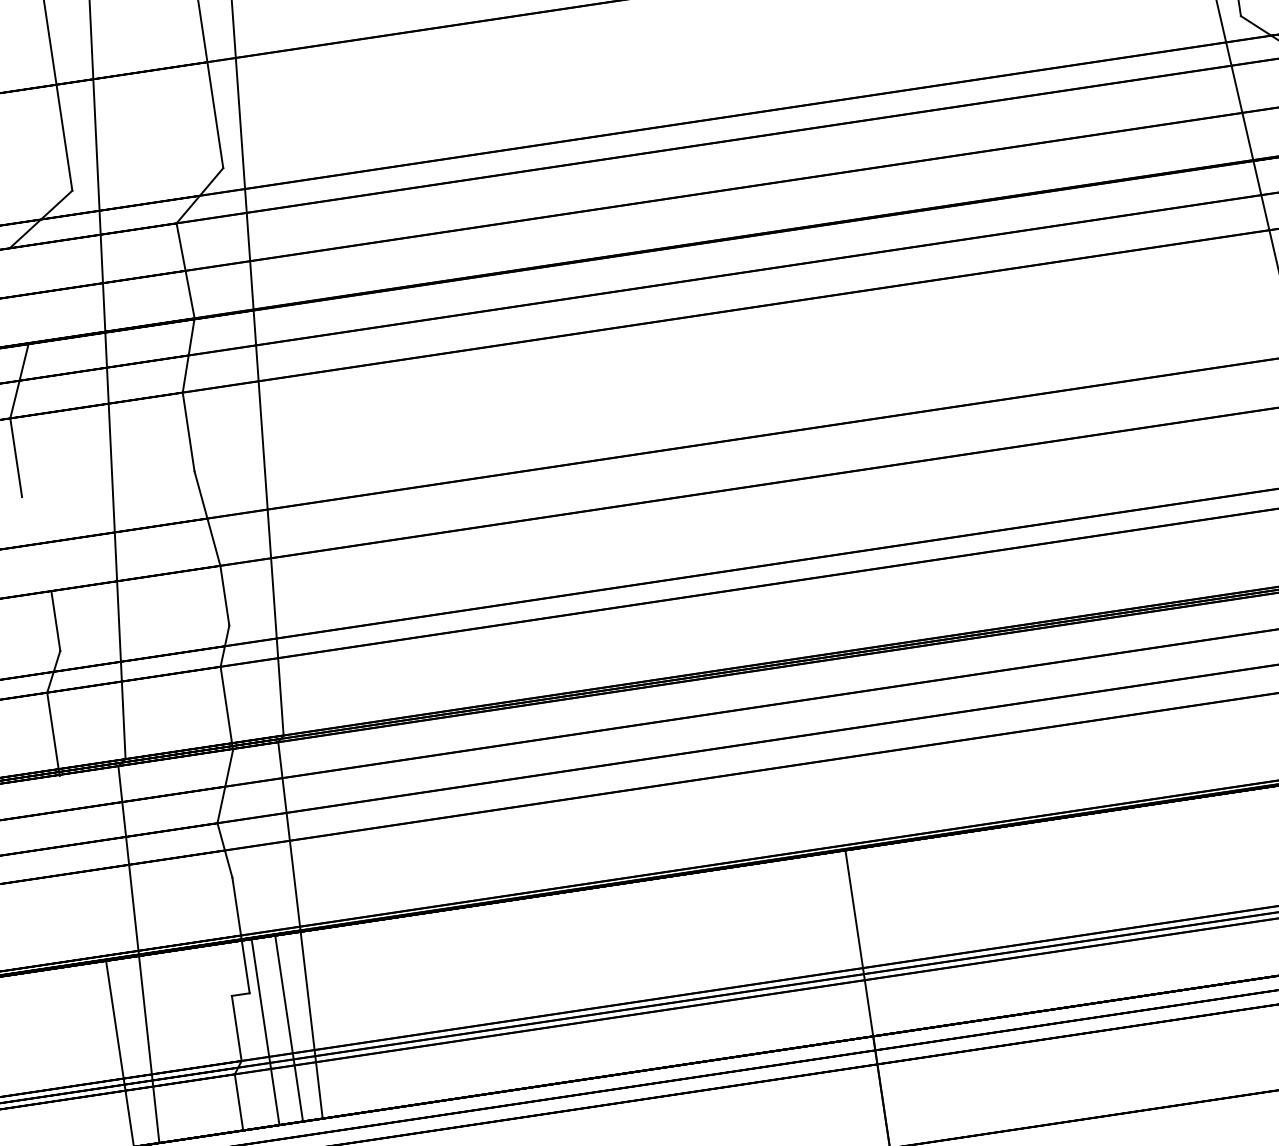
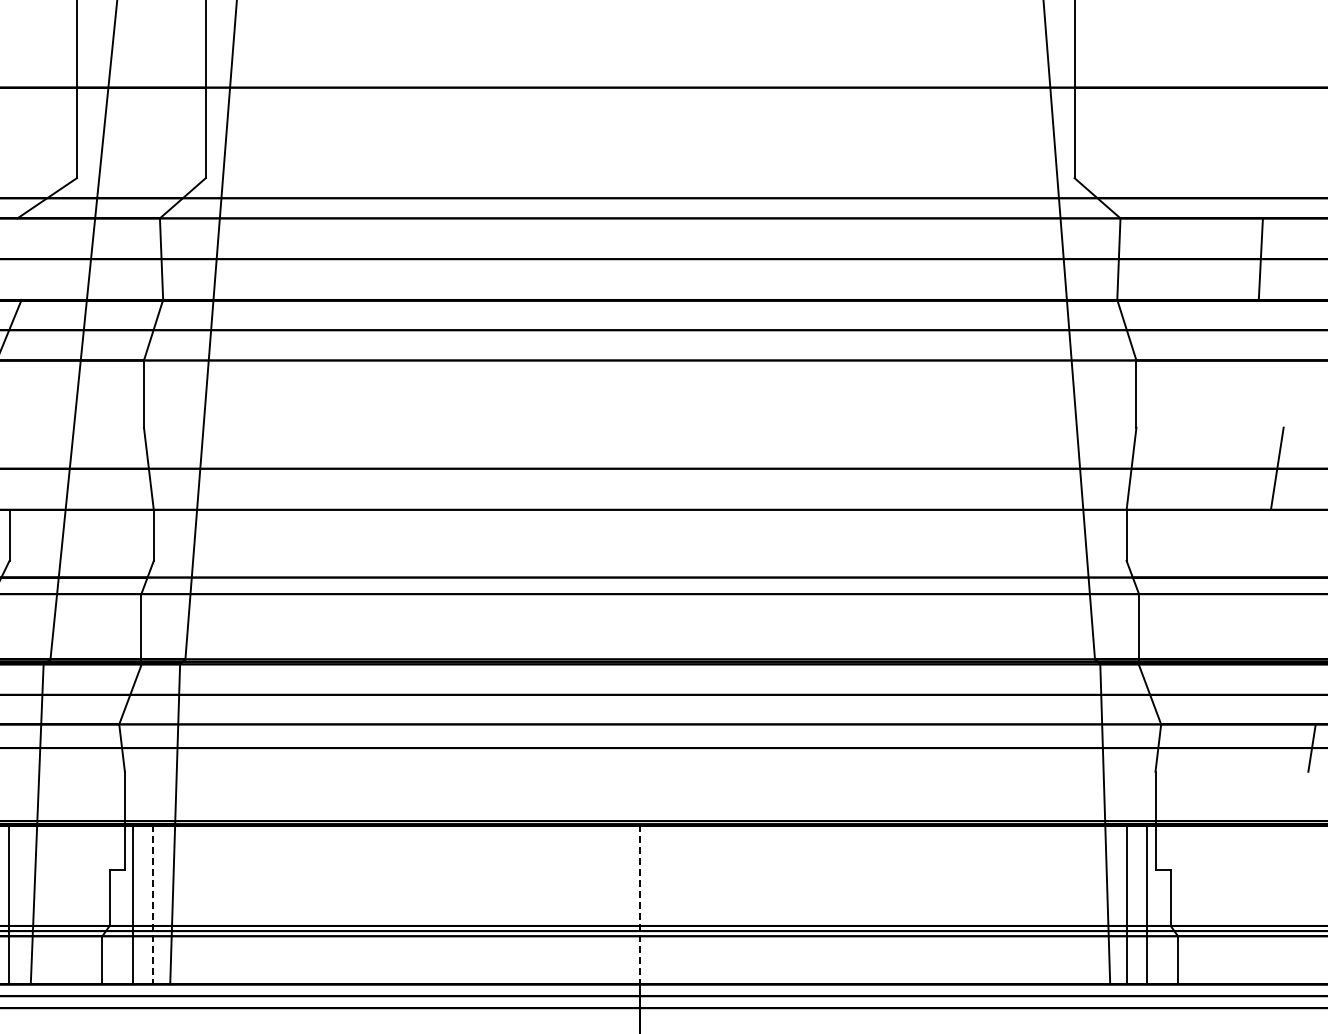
line: (859, 944) -> (640, 905), solid -> dashed
line: (289, 1029) -> (153, 905), solid -> dashed

